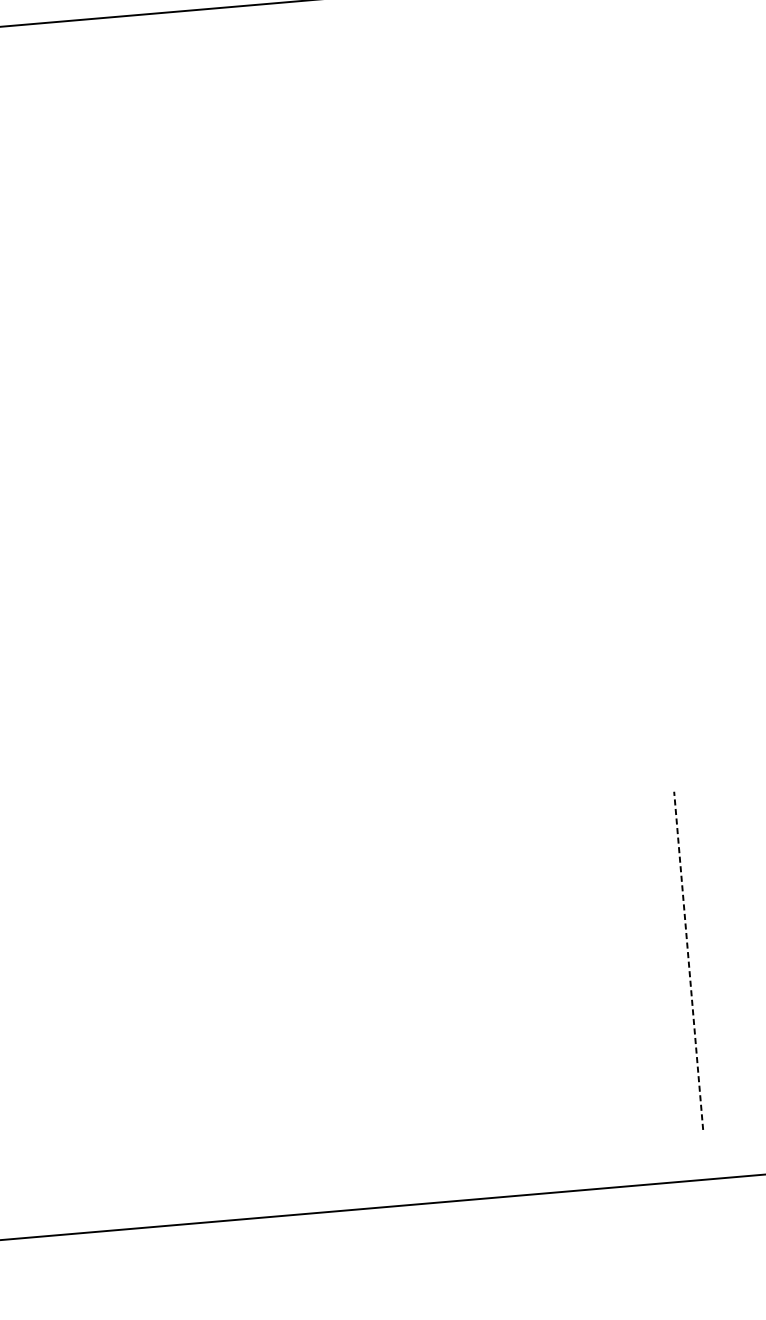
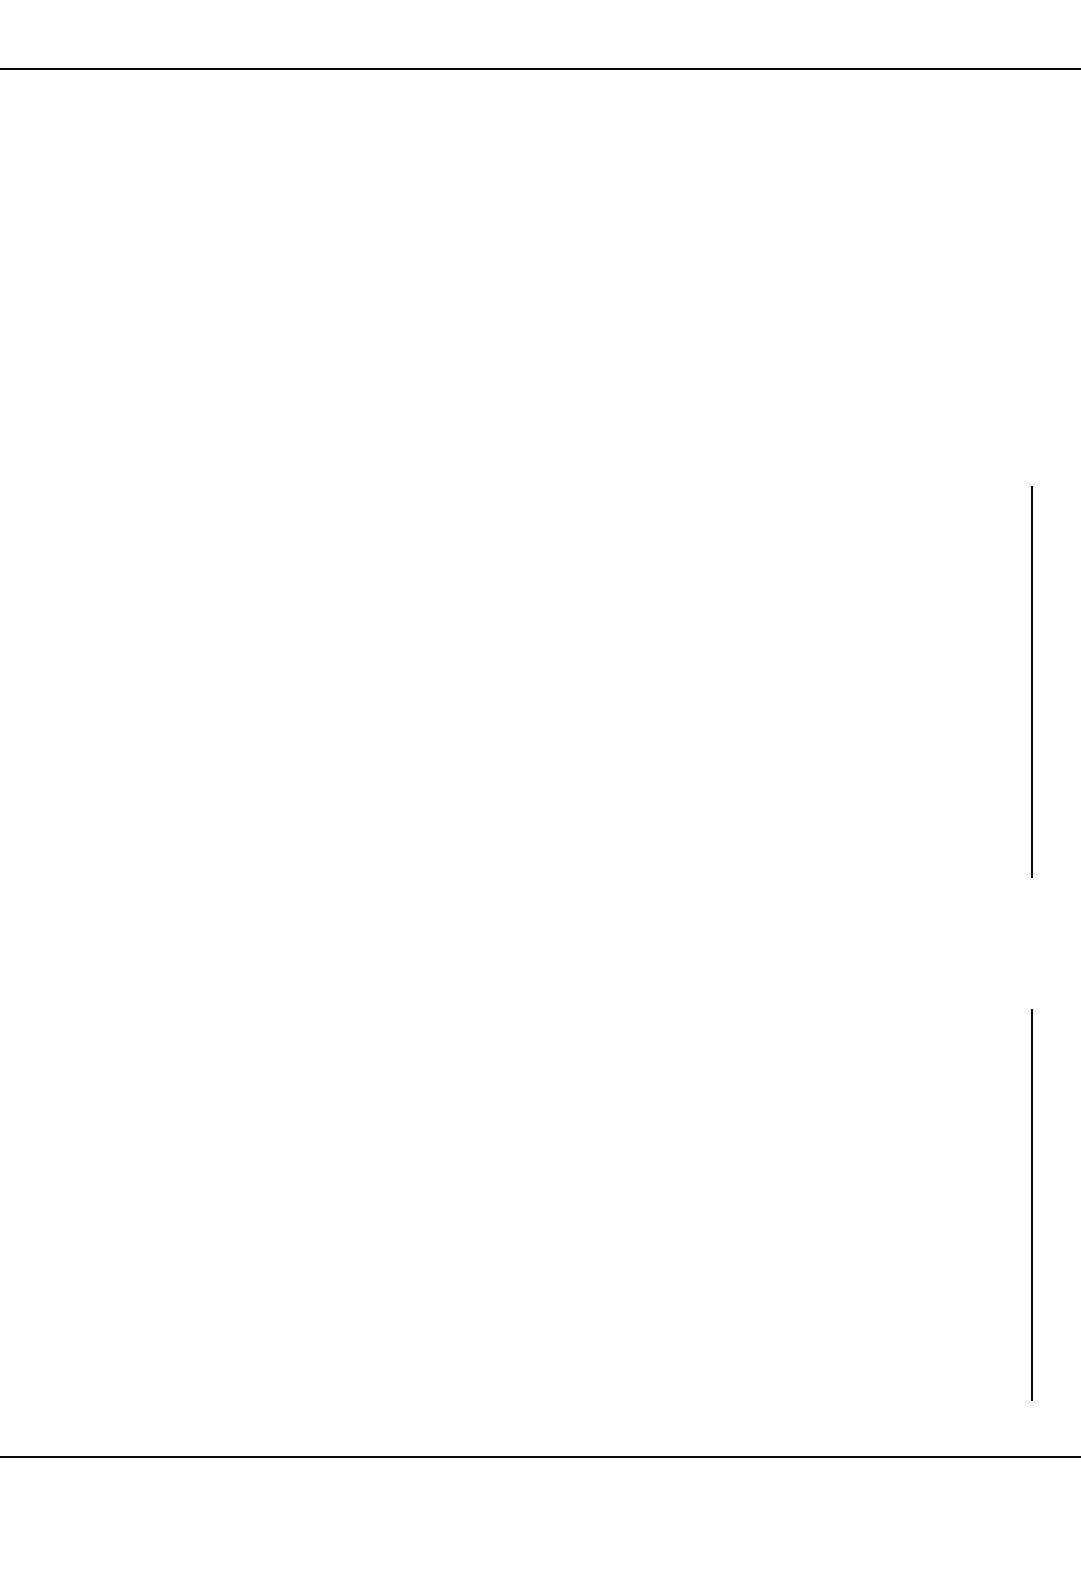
line: (649, 507) -> (1031, 682), added
line: (688, 961) -> (1031, 1205), dashed -> solid

